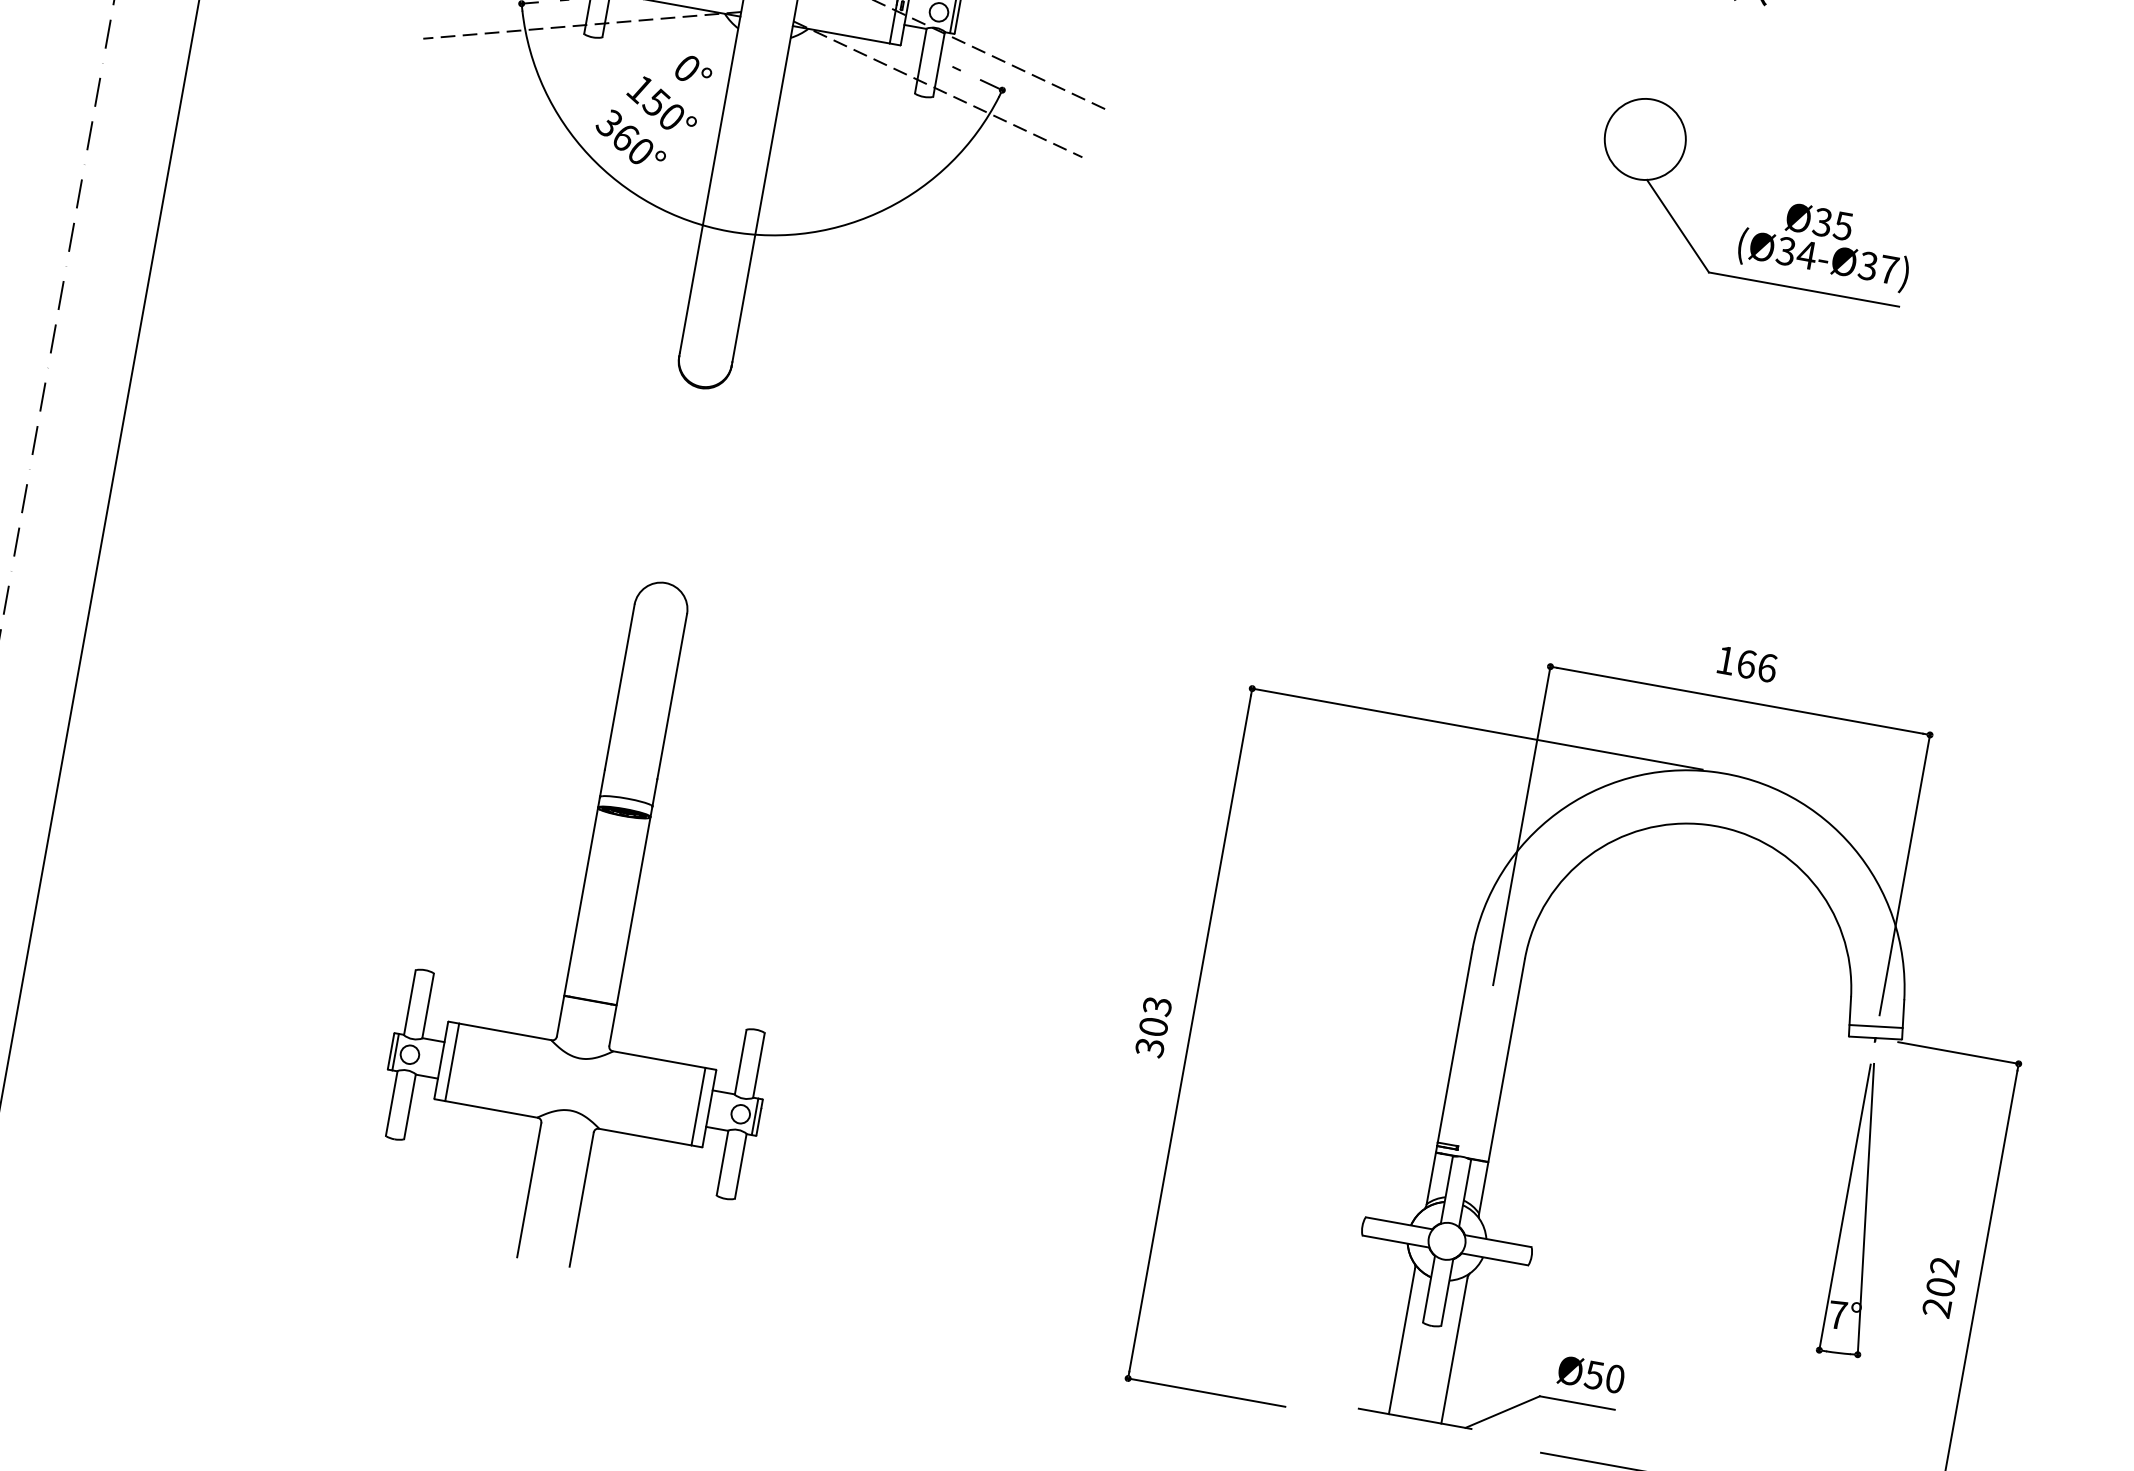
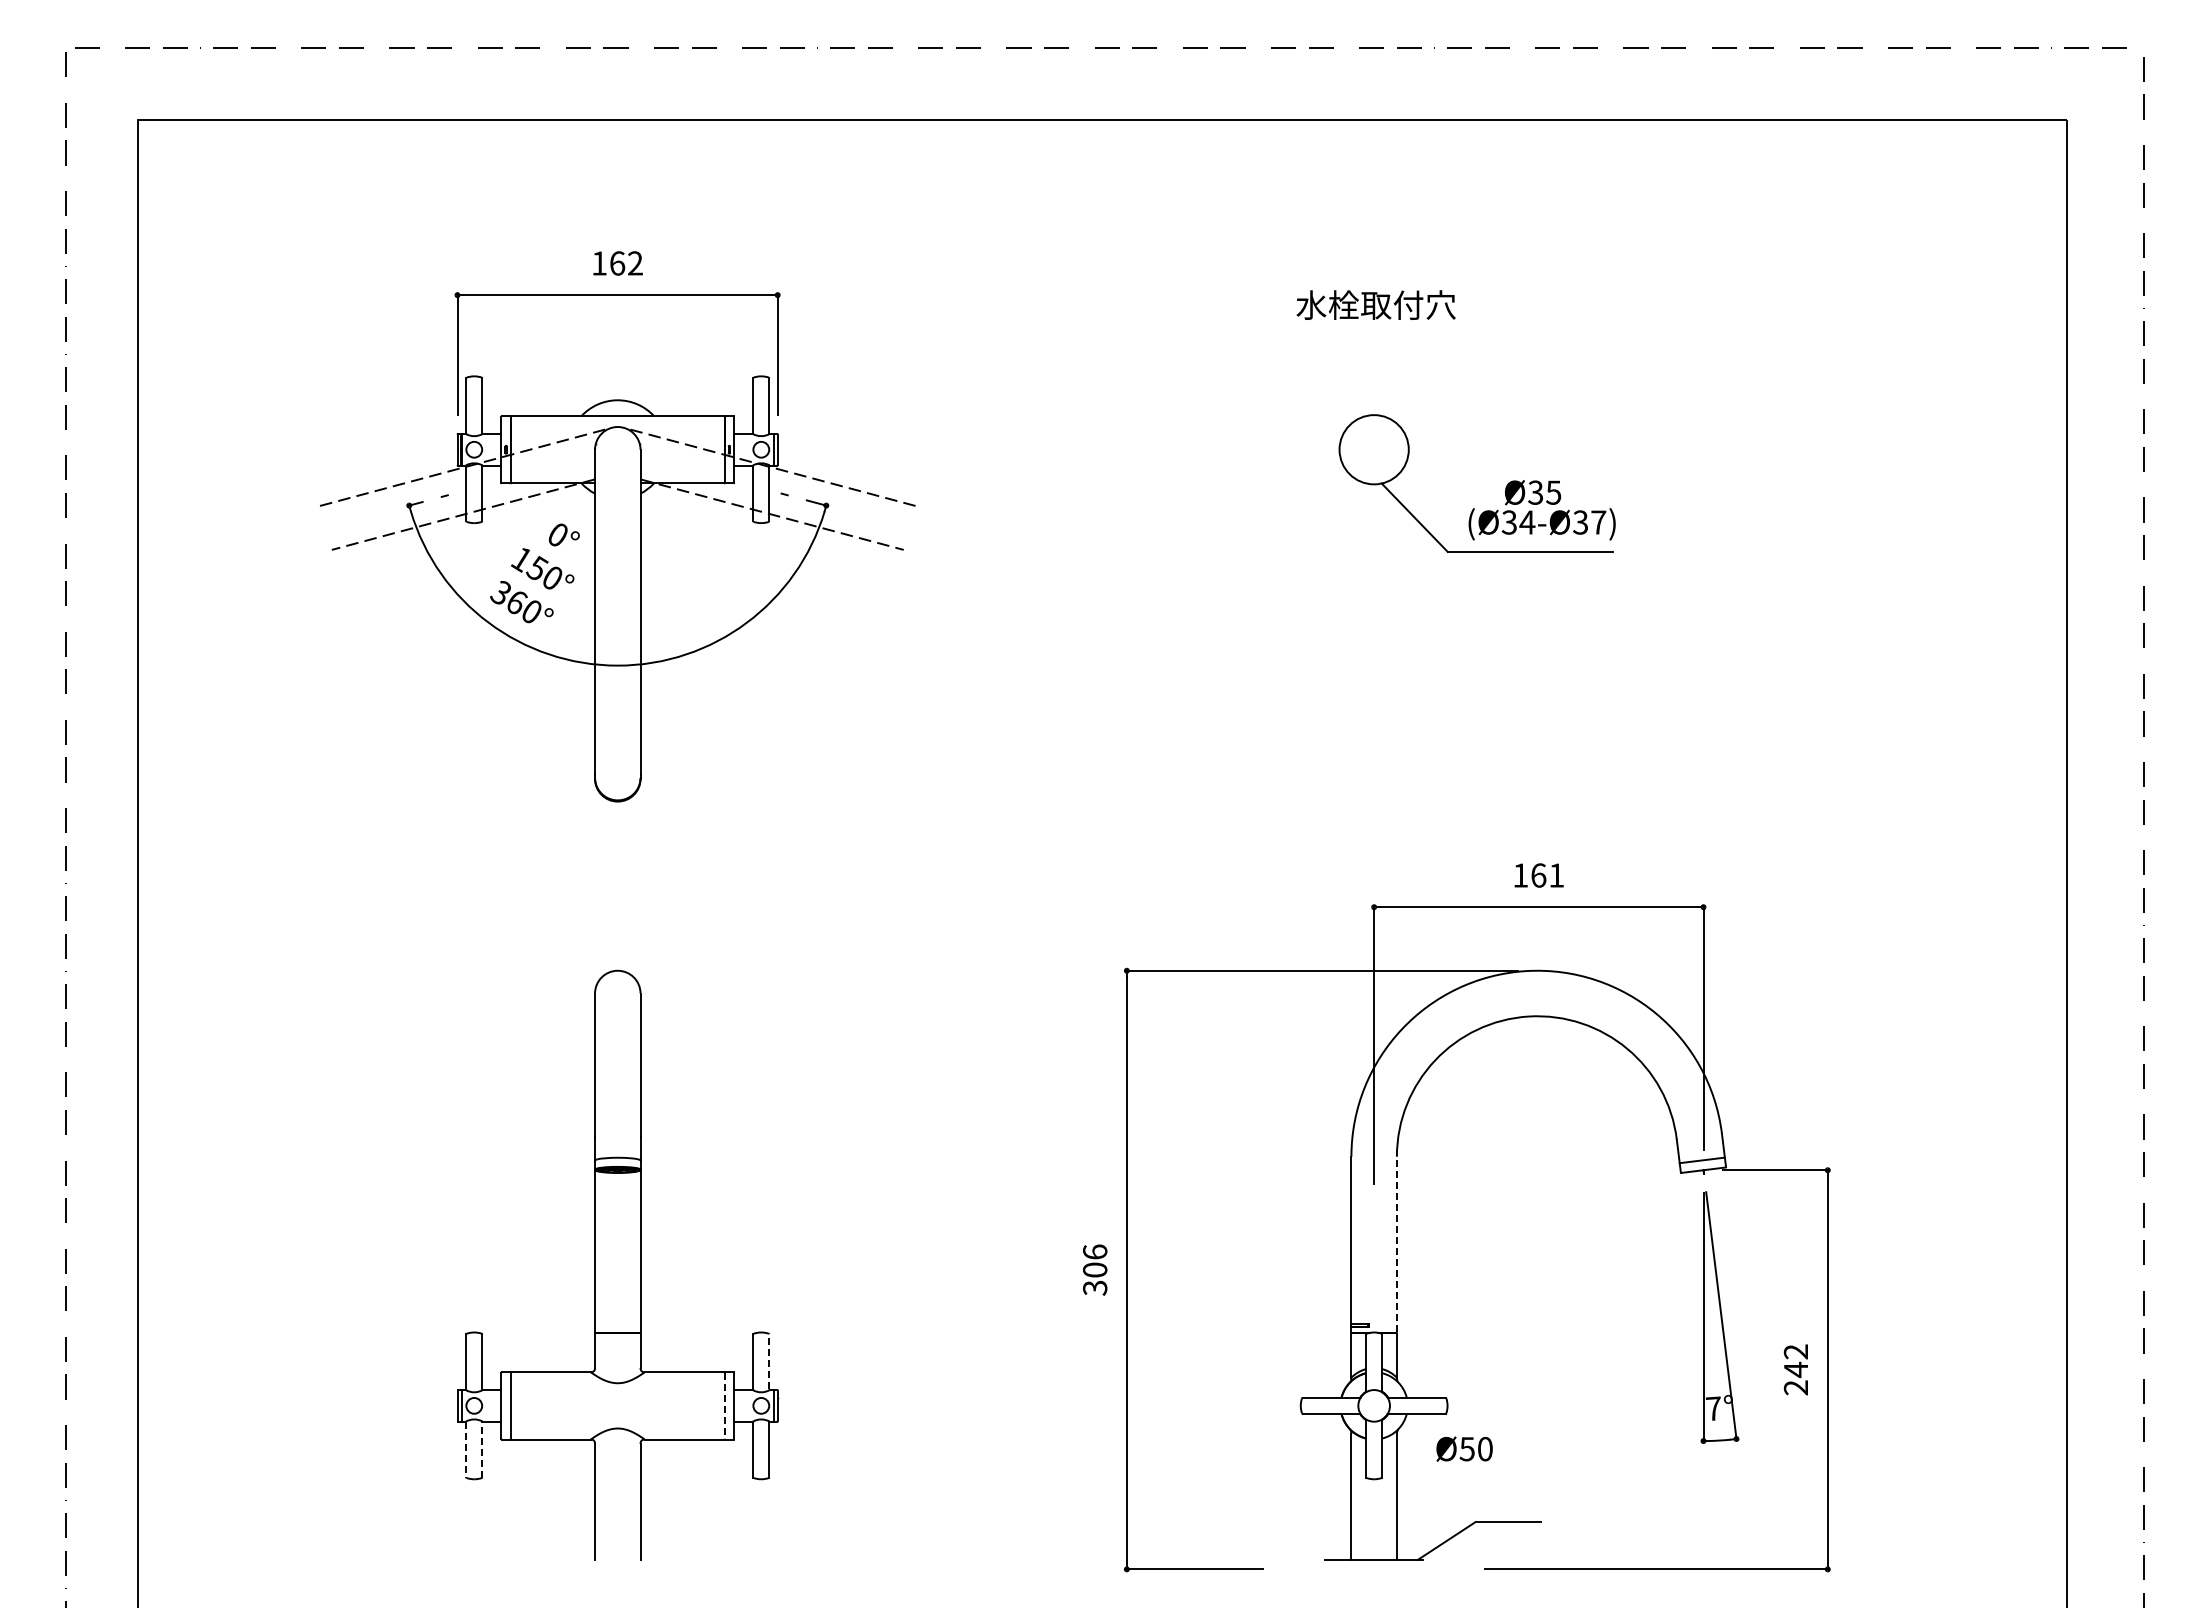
text: (1767, 667) -> (1556, 875), 166 -> 161
text: (1157, 1005) -> (1095, 1251), 303 -> 306
line: (1506, 1060) -> (1396, 1244), solid -> dashed
line: (759, 1064) -> (769, 1361), solid -> dashed
line: (391, 1103) -> (466, 1449), solid -> dashed
line: (410, 1106) -> (482, 1449), solid -> dashed
line: (698, 1107) -> (724, 1406), solid -> dashed
text: (1940, 1286) -> (1795, 1369), 202 -> 242
text: (1591, 1373) -> (1464, 1448), moved

